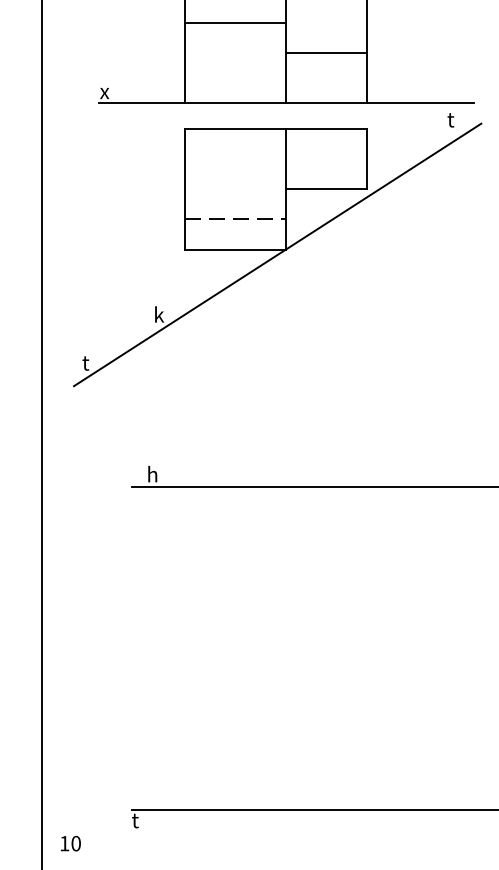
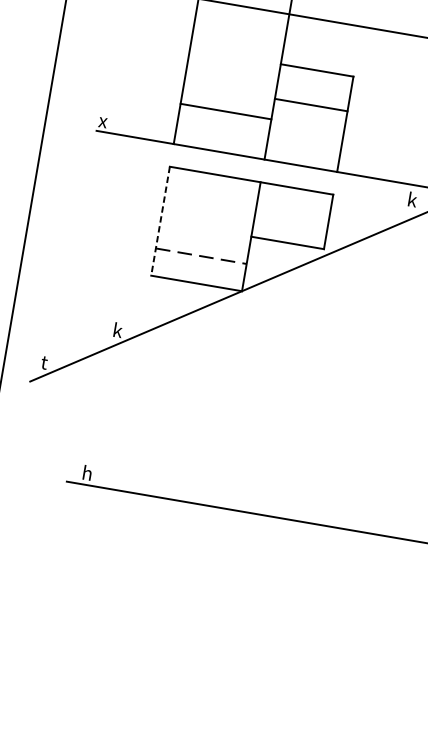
line: (235, 22) -> (226, 111), moved
line: (325, 53) -> (310, 105), moved
text: (452, 119) -> (412, 199), t -> k
line: (185, 189) -> (160, 221), solid -> dashed

